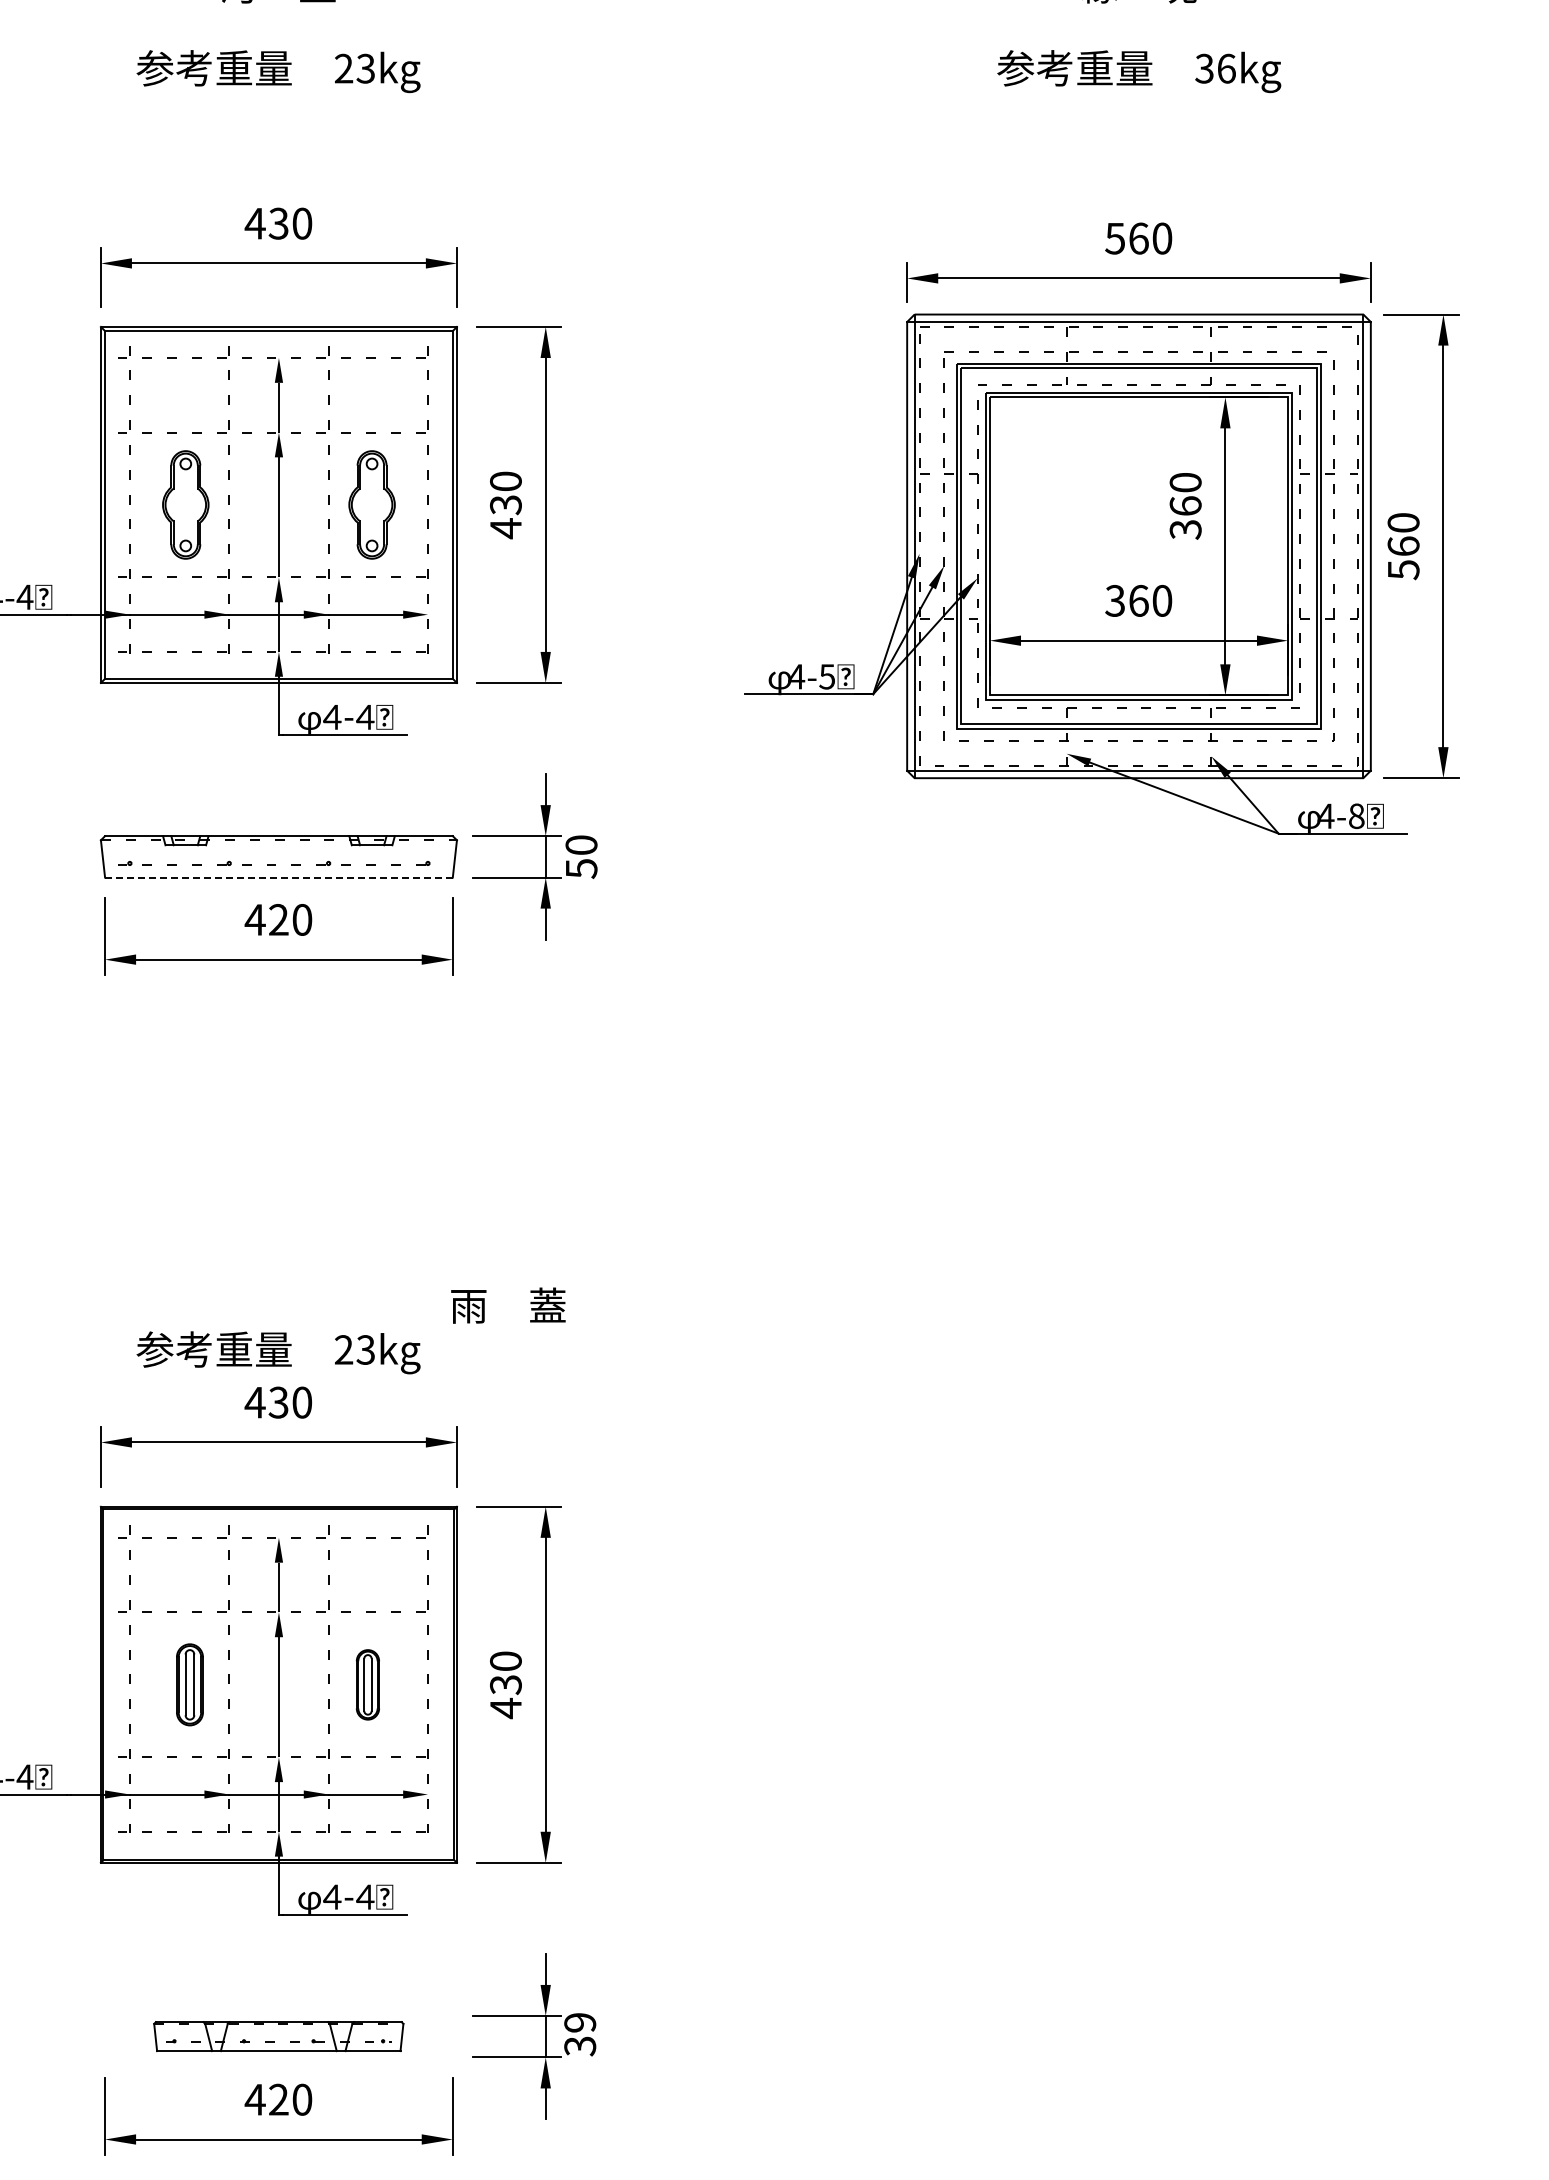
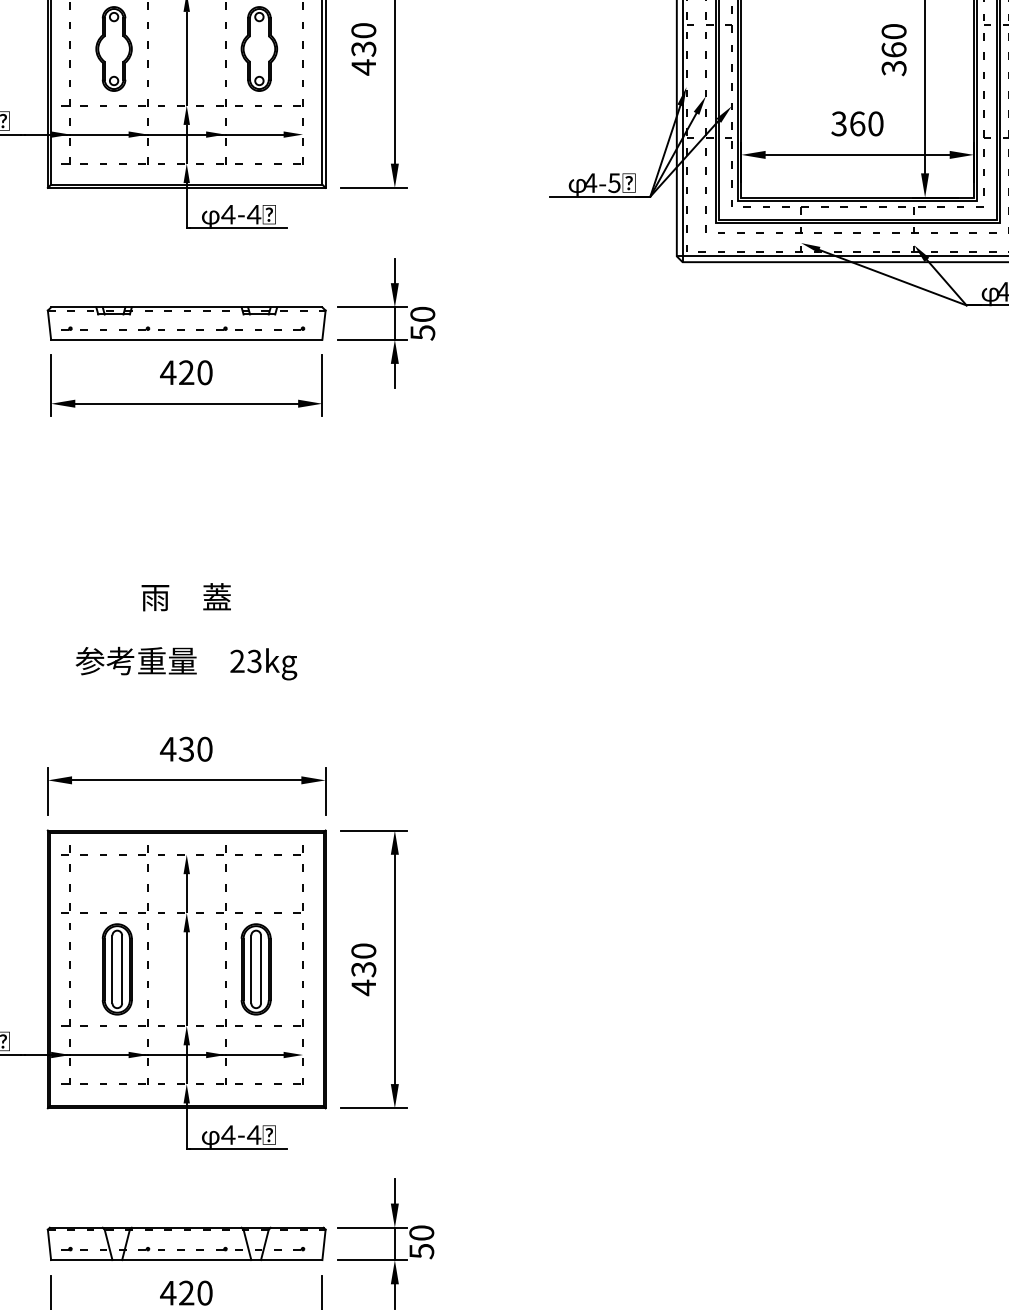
line: (278, 877) -> (186, 339), dashed -> solid
text: (508, 1305) -> (186, 597), moved
text: (278, 1352) -> (186, 663), moved
part: (189, 1684) -> (116, 969), size x1.43
part: (367, 1684) -> (255, 969), size x1.67
text: (580, 2034) -> (421, 1242), 39 -> 50
part: (278, 2036) -> (186, 1243), size x1.43

